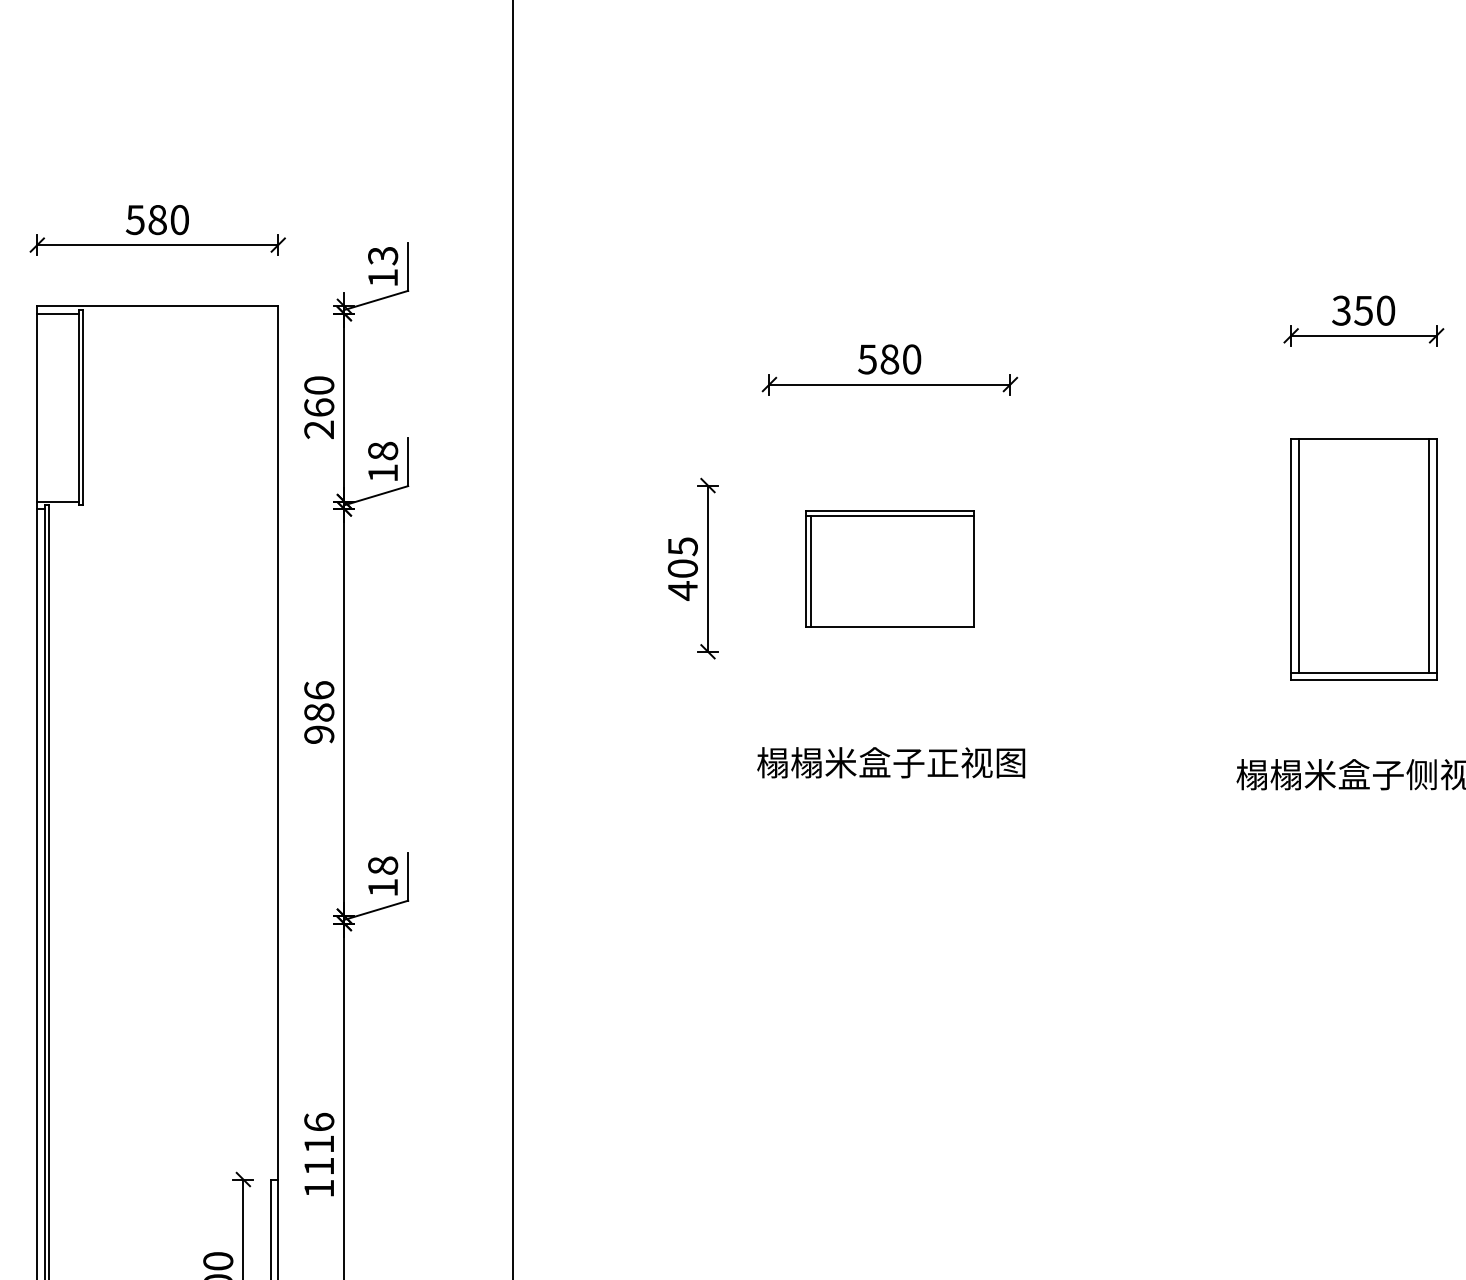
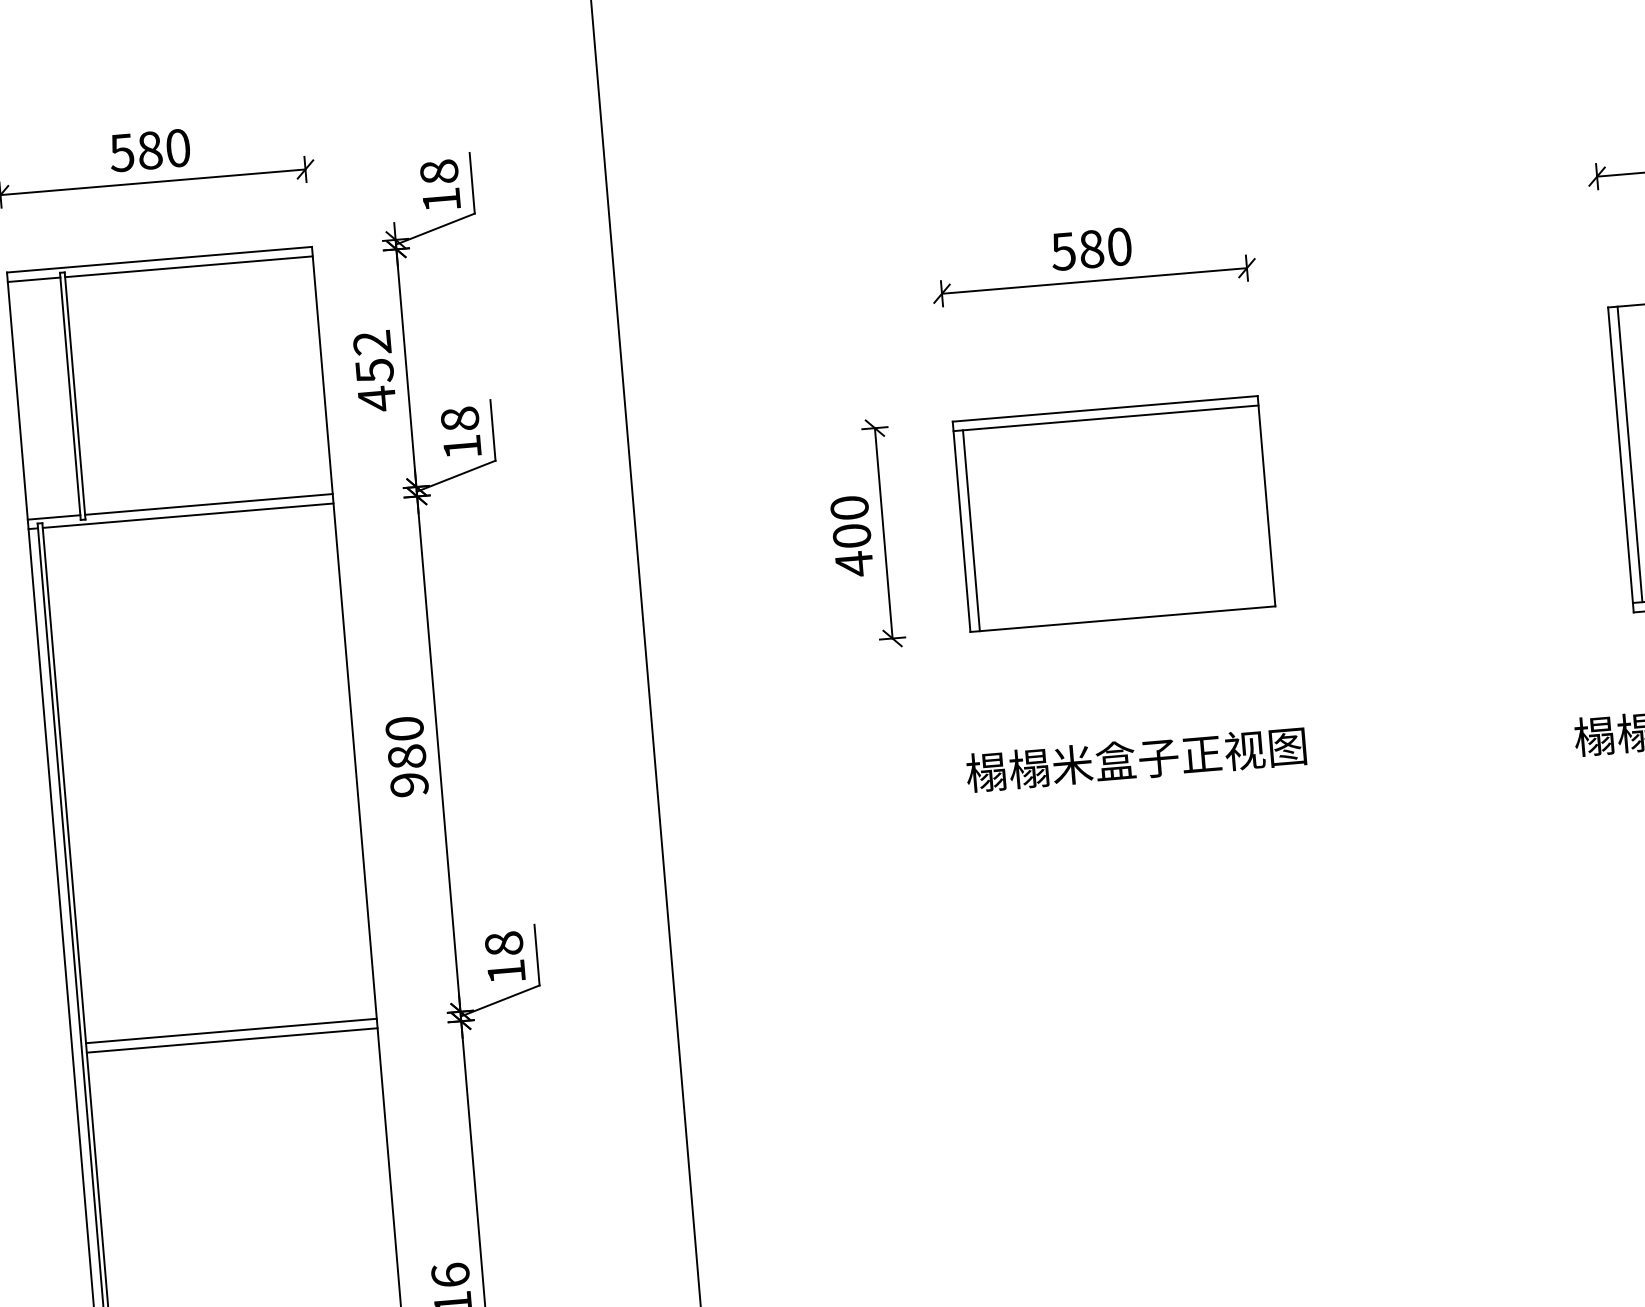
text: (383, 255) -> (439, 171), 13 -> 18
line: (180, 313) -> (189, 266), added
text: (319, 407) -> (374, 370), 260 -> 452
line: (180, 501) -> (208, 504), added
line: (163, 509) -> (188, 516), added
text: (682, 546) -> (849, 507), 405 -> 400
part: (889, 568) -> (1113, 513), size x1.43
text: (319, 690) -> (405, 728), 986 -> 980
line: (163, 916) -> (231, 1031), added
line: (163, 923) -> (232, 1040), added

